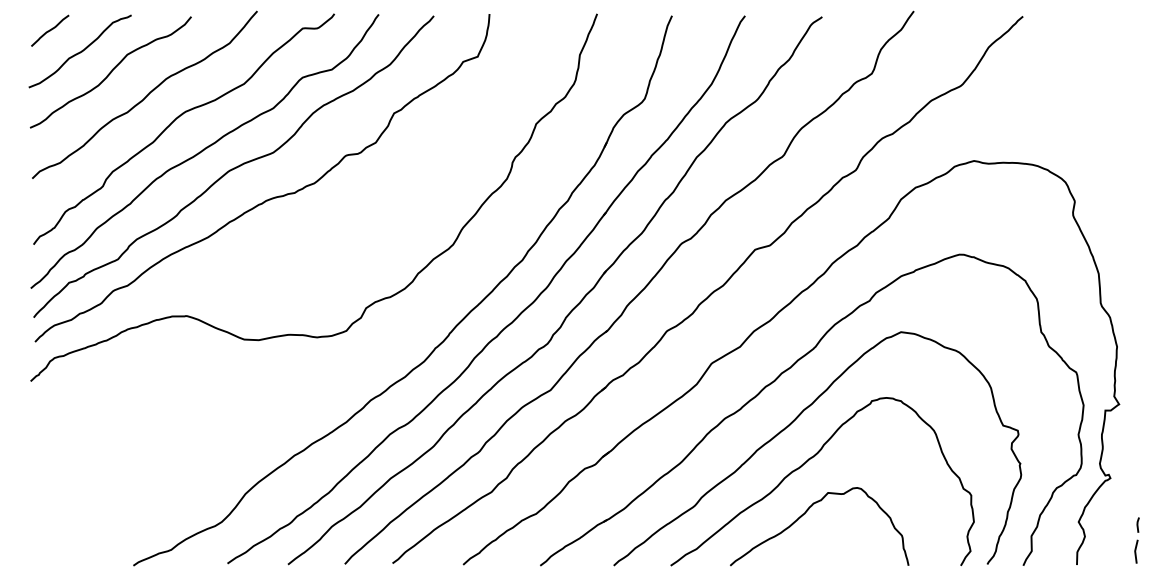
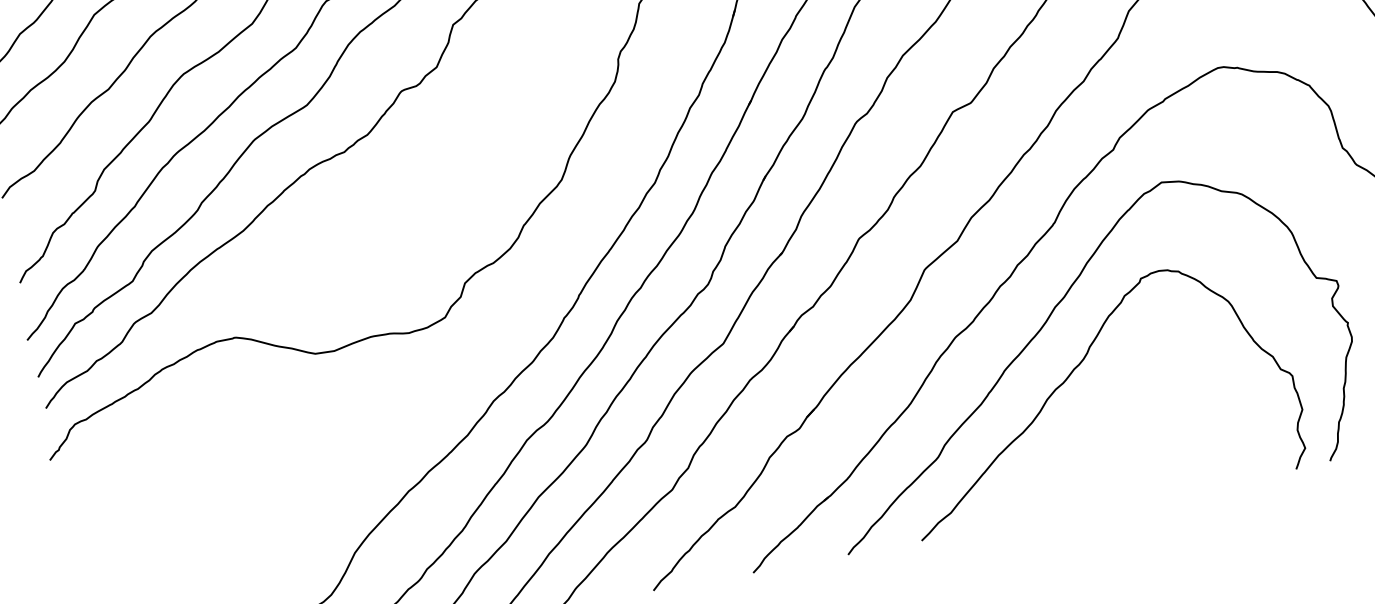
curve: (805, 514) -> (1083, 441), removed

